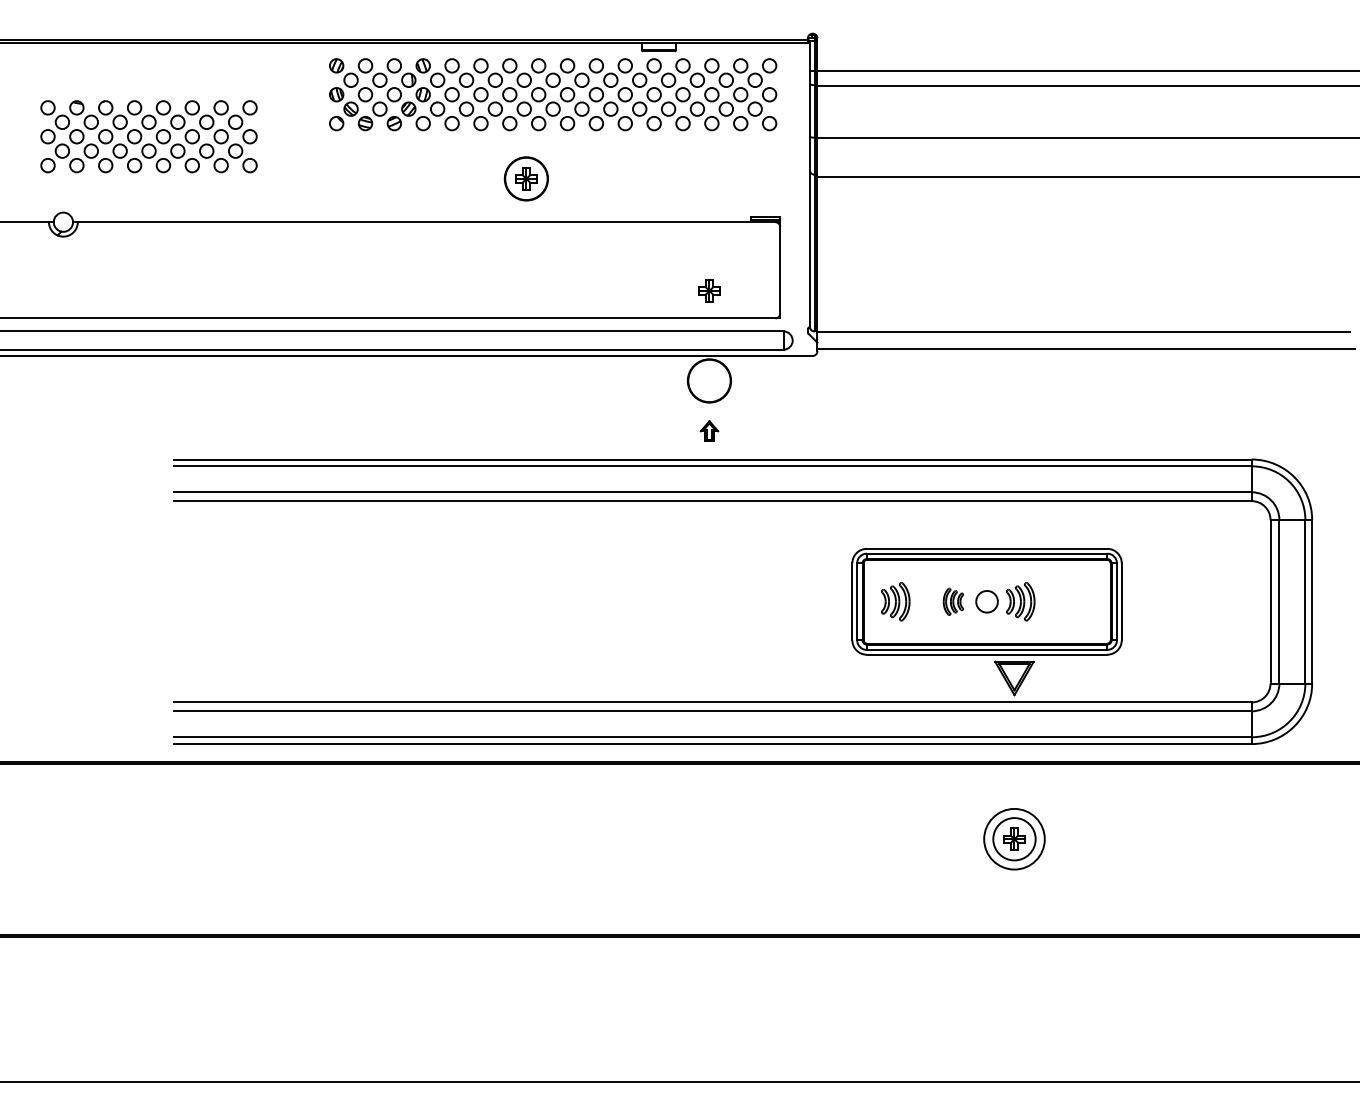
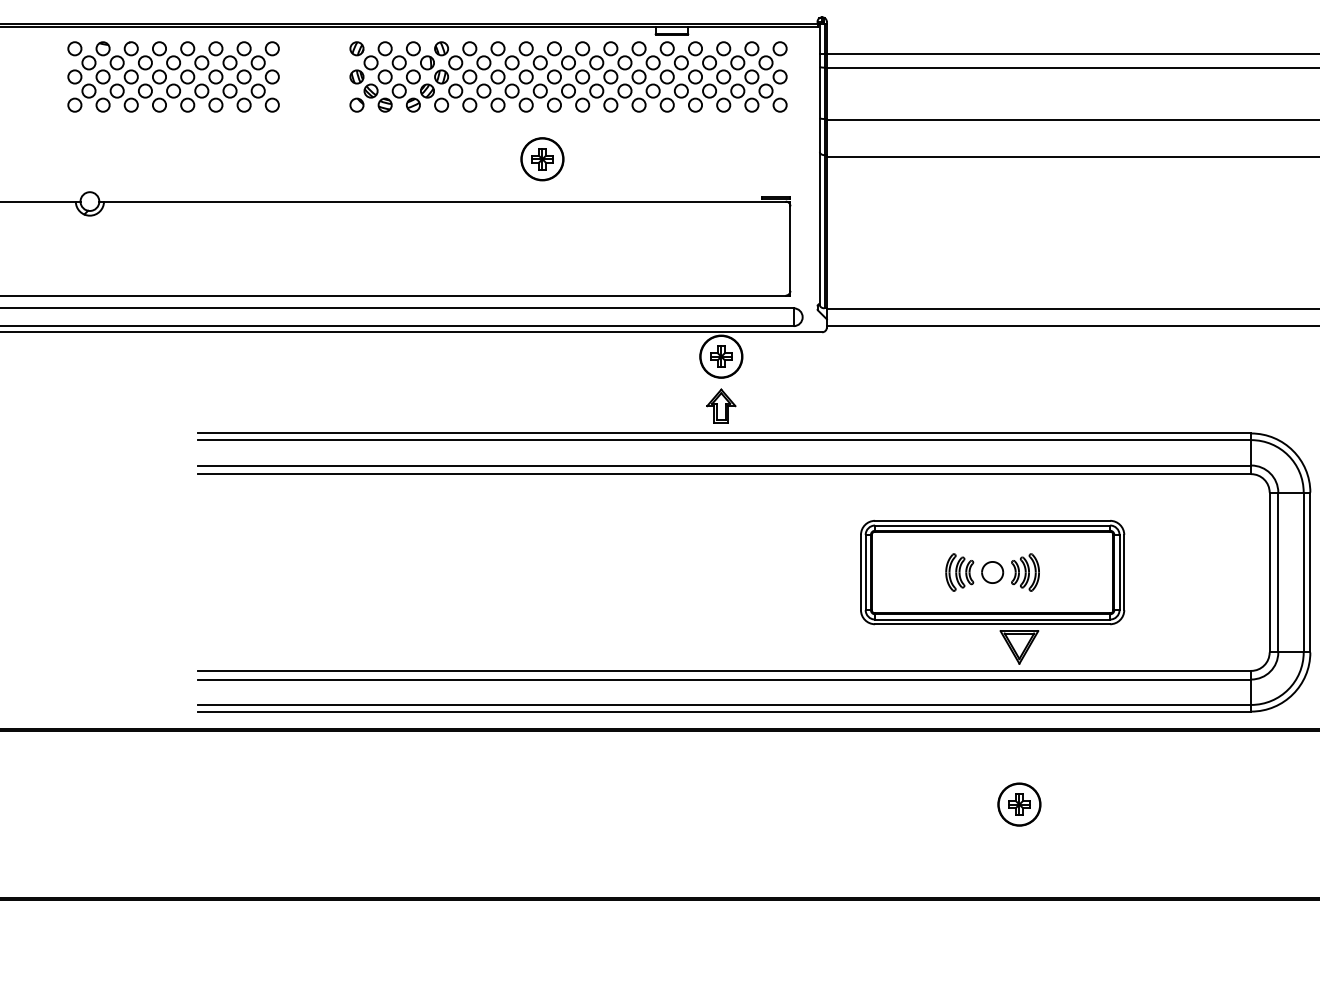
part: (148, 136) -> (173, 76), moved
part: (709, 290) -> (721, 356), moved
part: (709, 430) -> (721, 405), size x1.67
part: (895, 601) -> (903, 572), removed
part: (953, 601) -> (959, 572), size x1.43
circle: (1014, 838) -> (1019, 803), size x0.71

